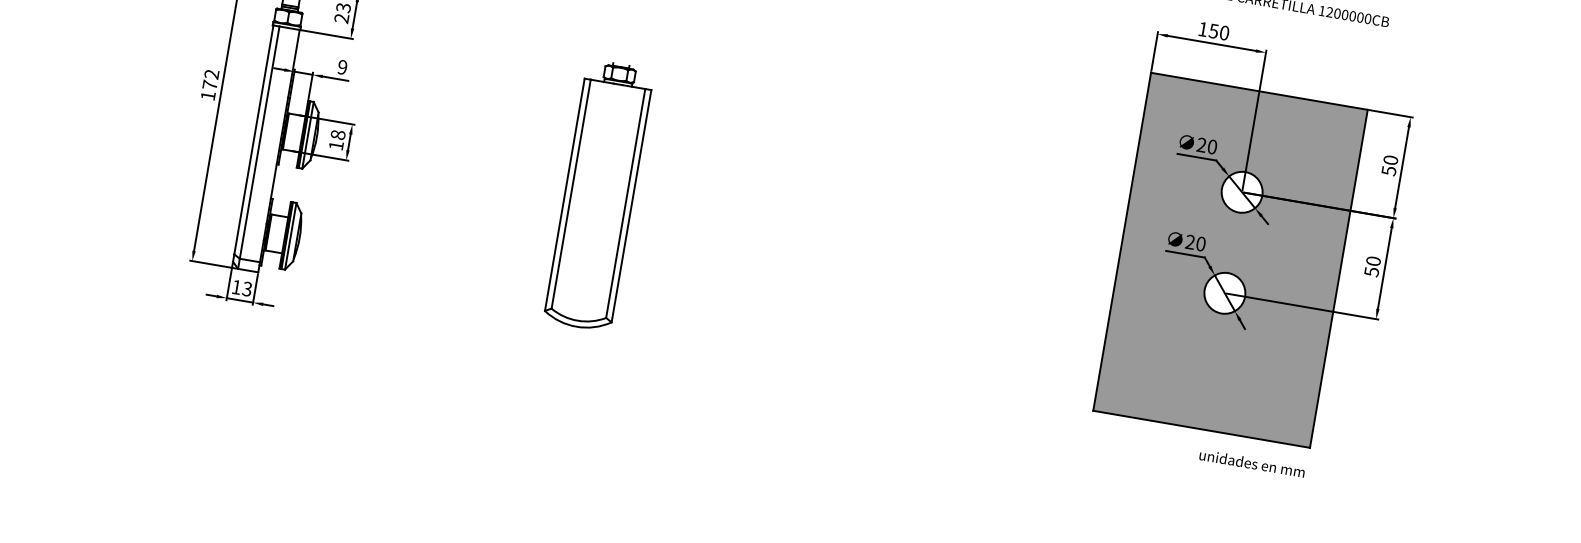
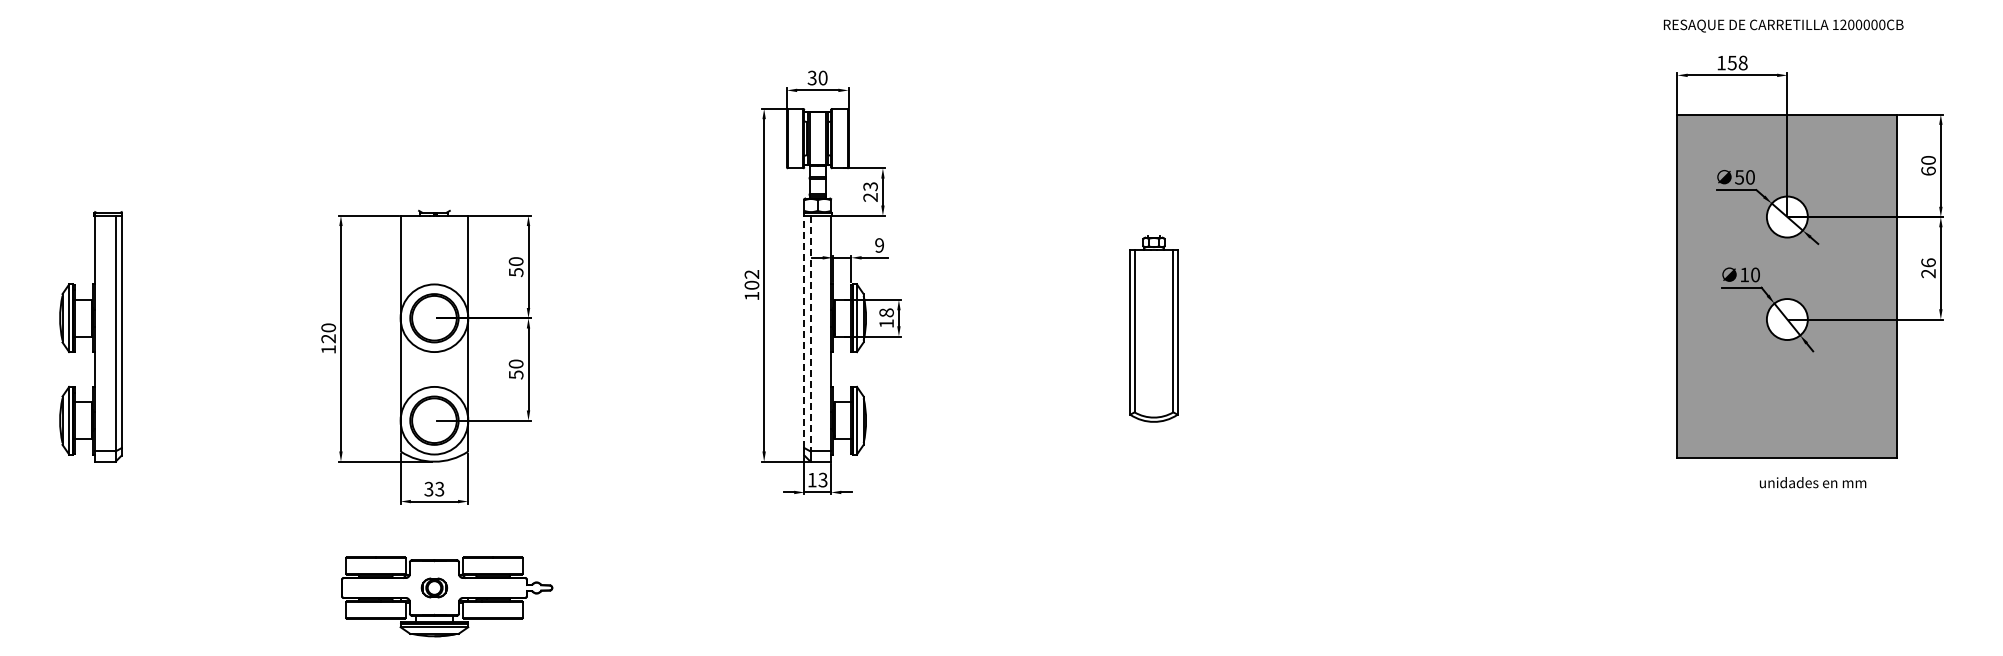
text: (1223, 33) -> (1742, 63), 150 -> 158
text: (209, 84) -> (751, 284), 172 -> 102
line: (254, 139) -> (804, 331), solid -> dashed
line: (259, 142) -> (810, 333), solid -> dashed
text: (1201, 145) -> (1739, 177), 20 -> 50
text: (1389, 170) -> (1928, 170), 50 -> 60
part: (598, 195) -> (1153, 328), size x0.7
text: (1190, 241) -> (1744, 274), 20 -> 10
text: (1372, 266) -> (1928, 268), 50 -> 26
text: (1251, 463) -> (1812, 482), moved

